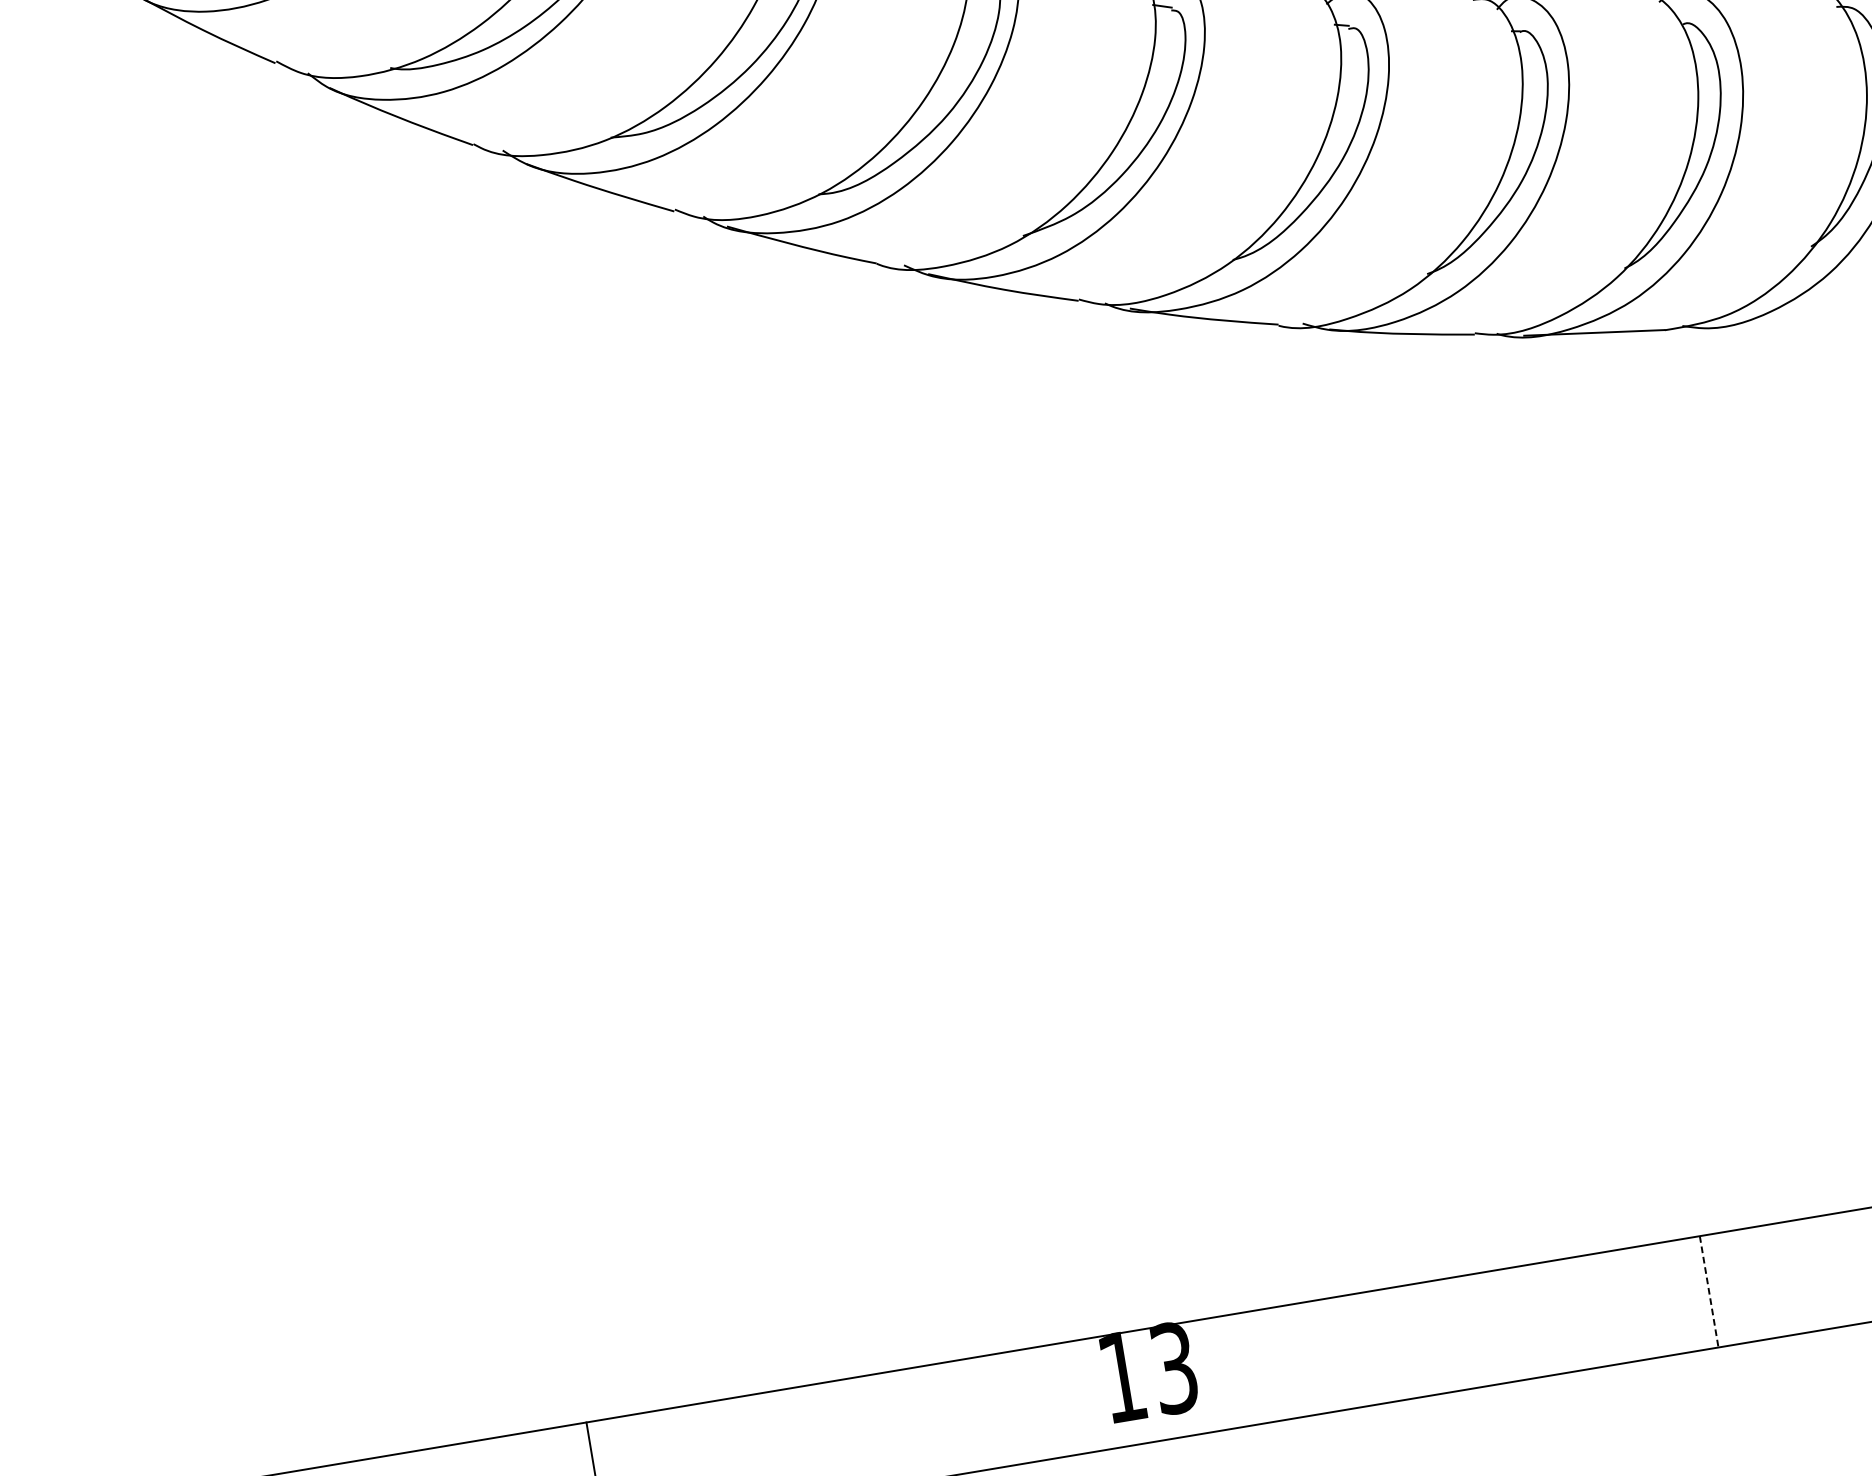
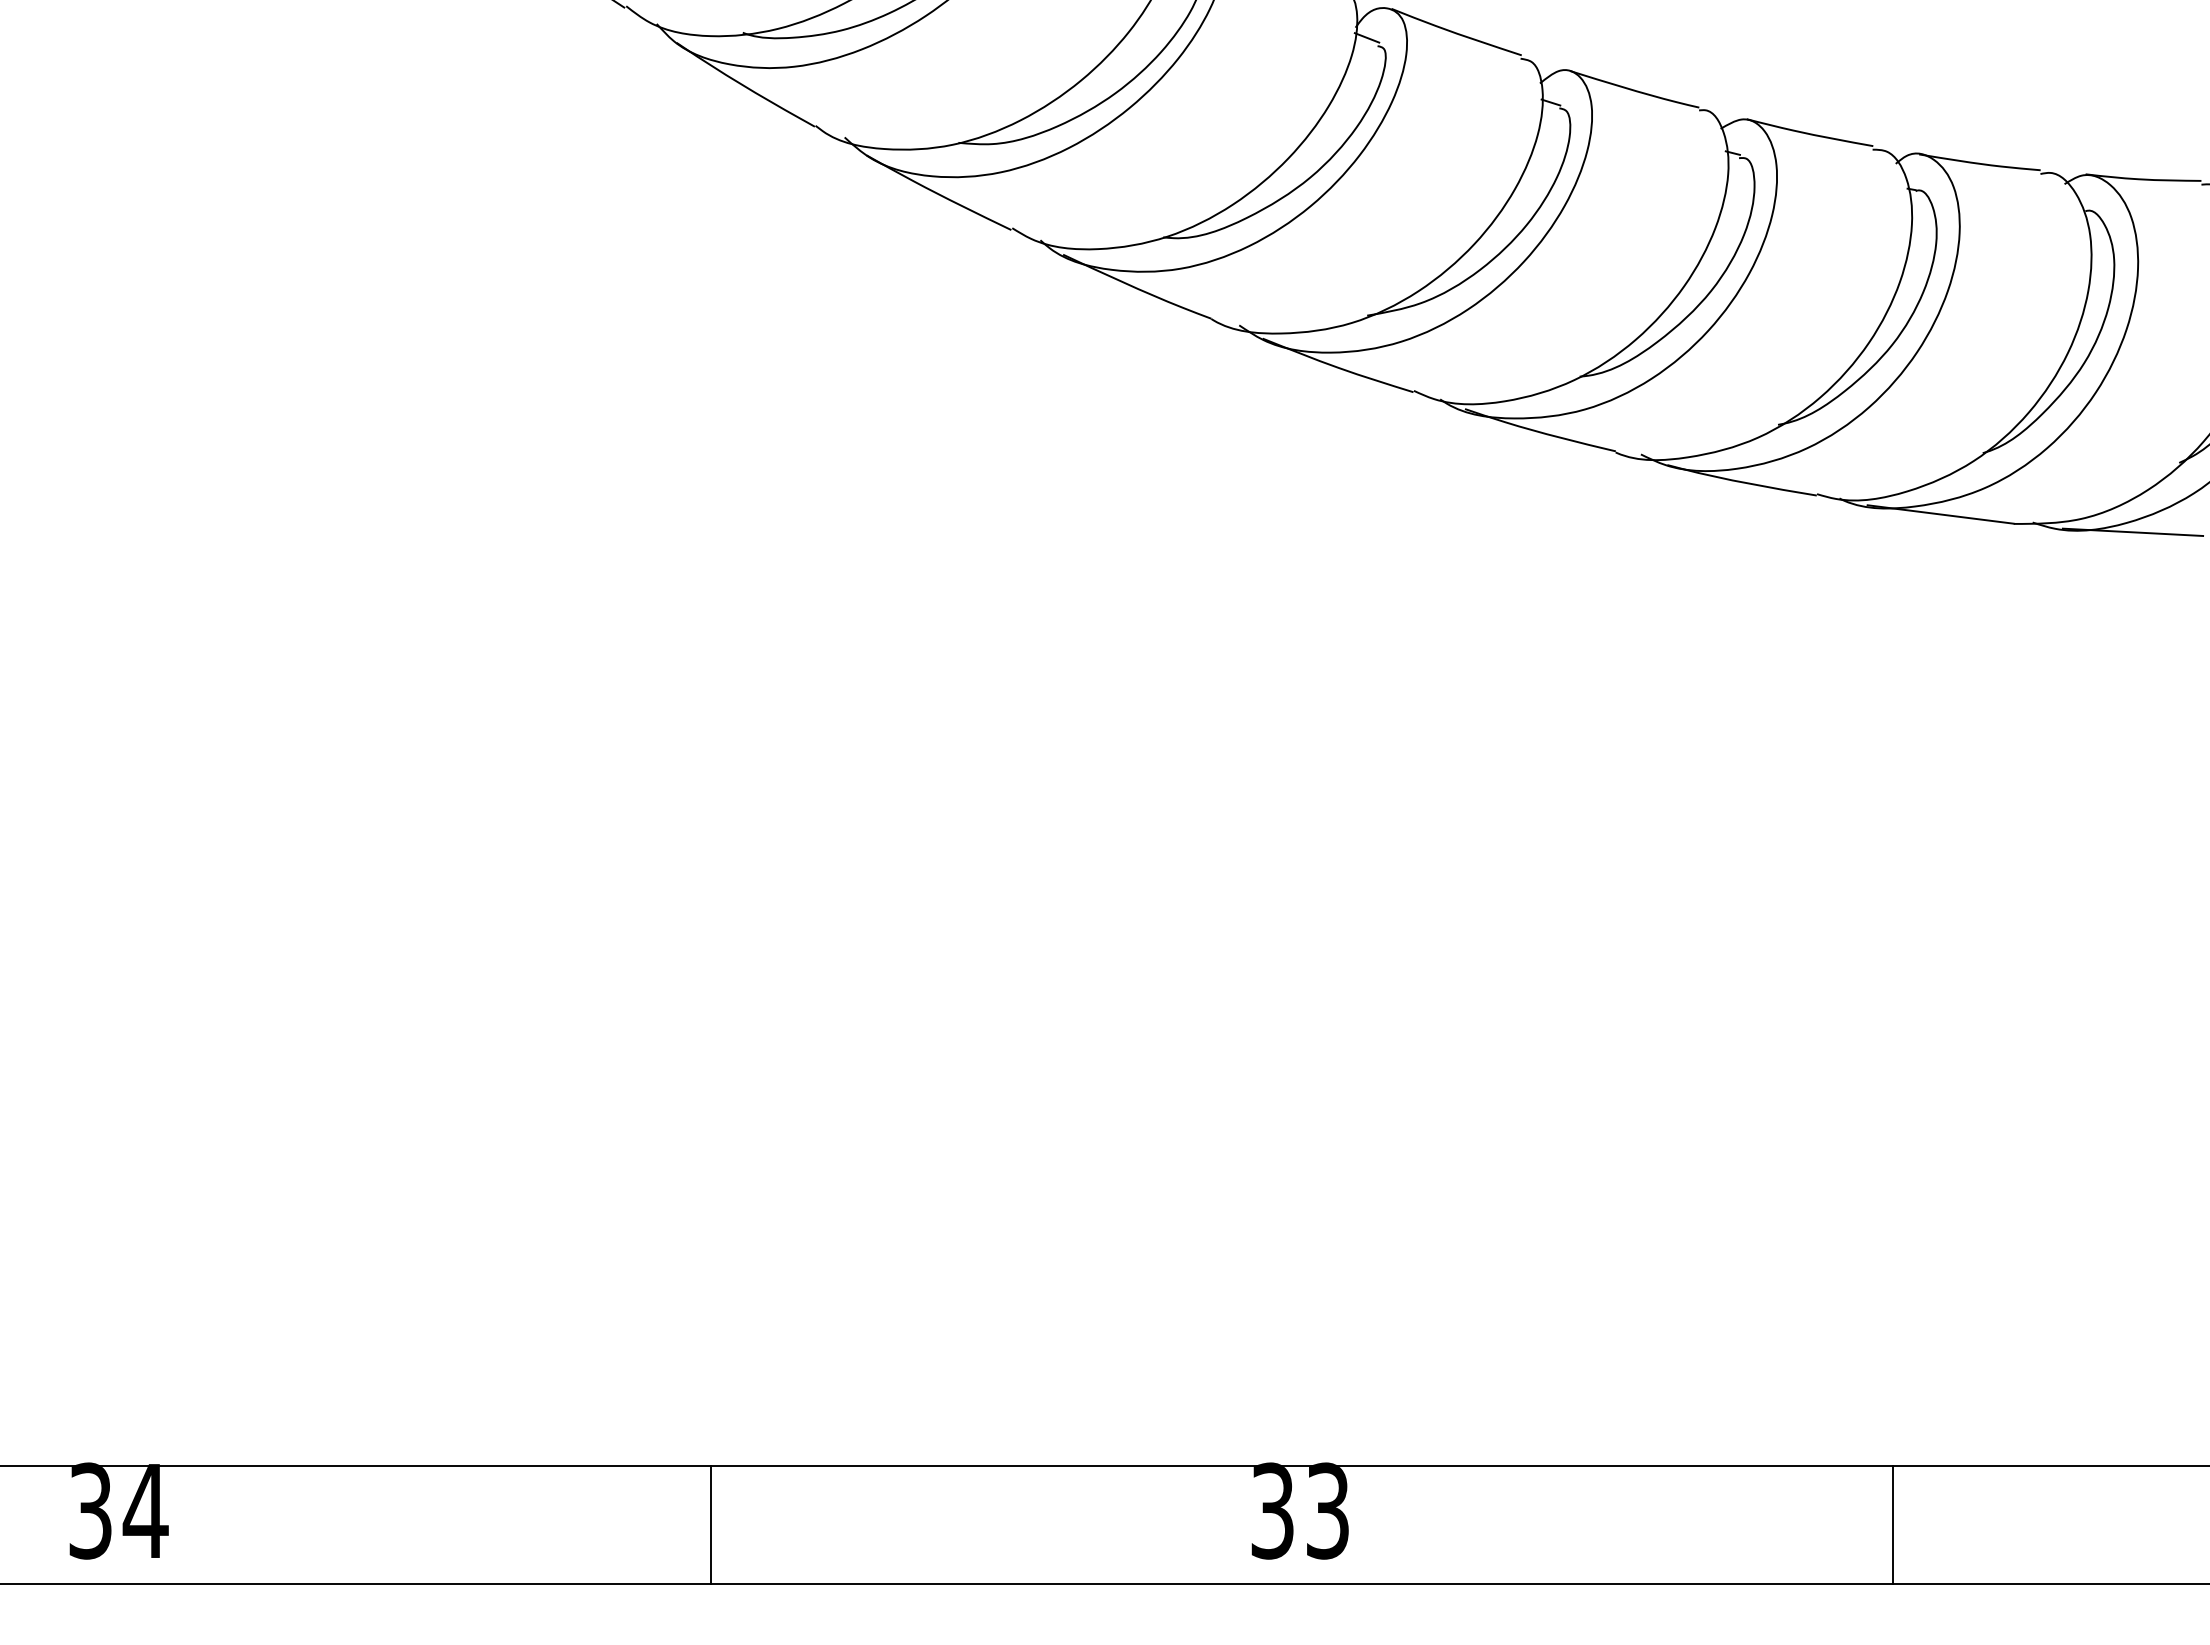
line: (1777, 319) -> (2132, 532), added
line: (1709, 1292) -> (1893, 1525), dashed -> solid
text: (1122, 1376) -> (1272, 1510), 13 -> 33

